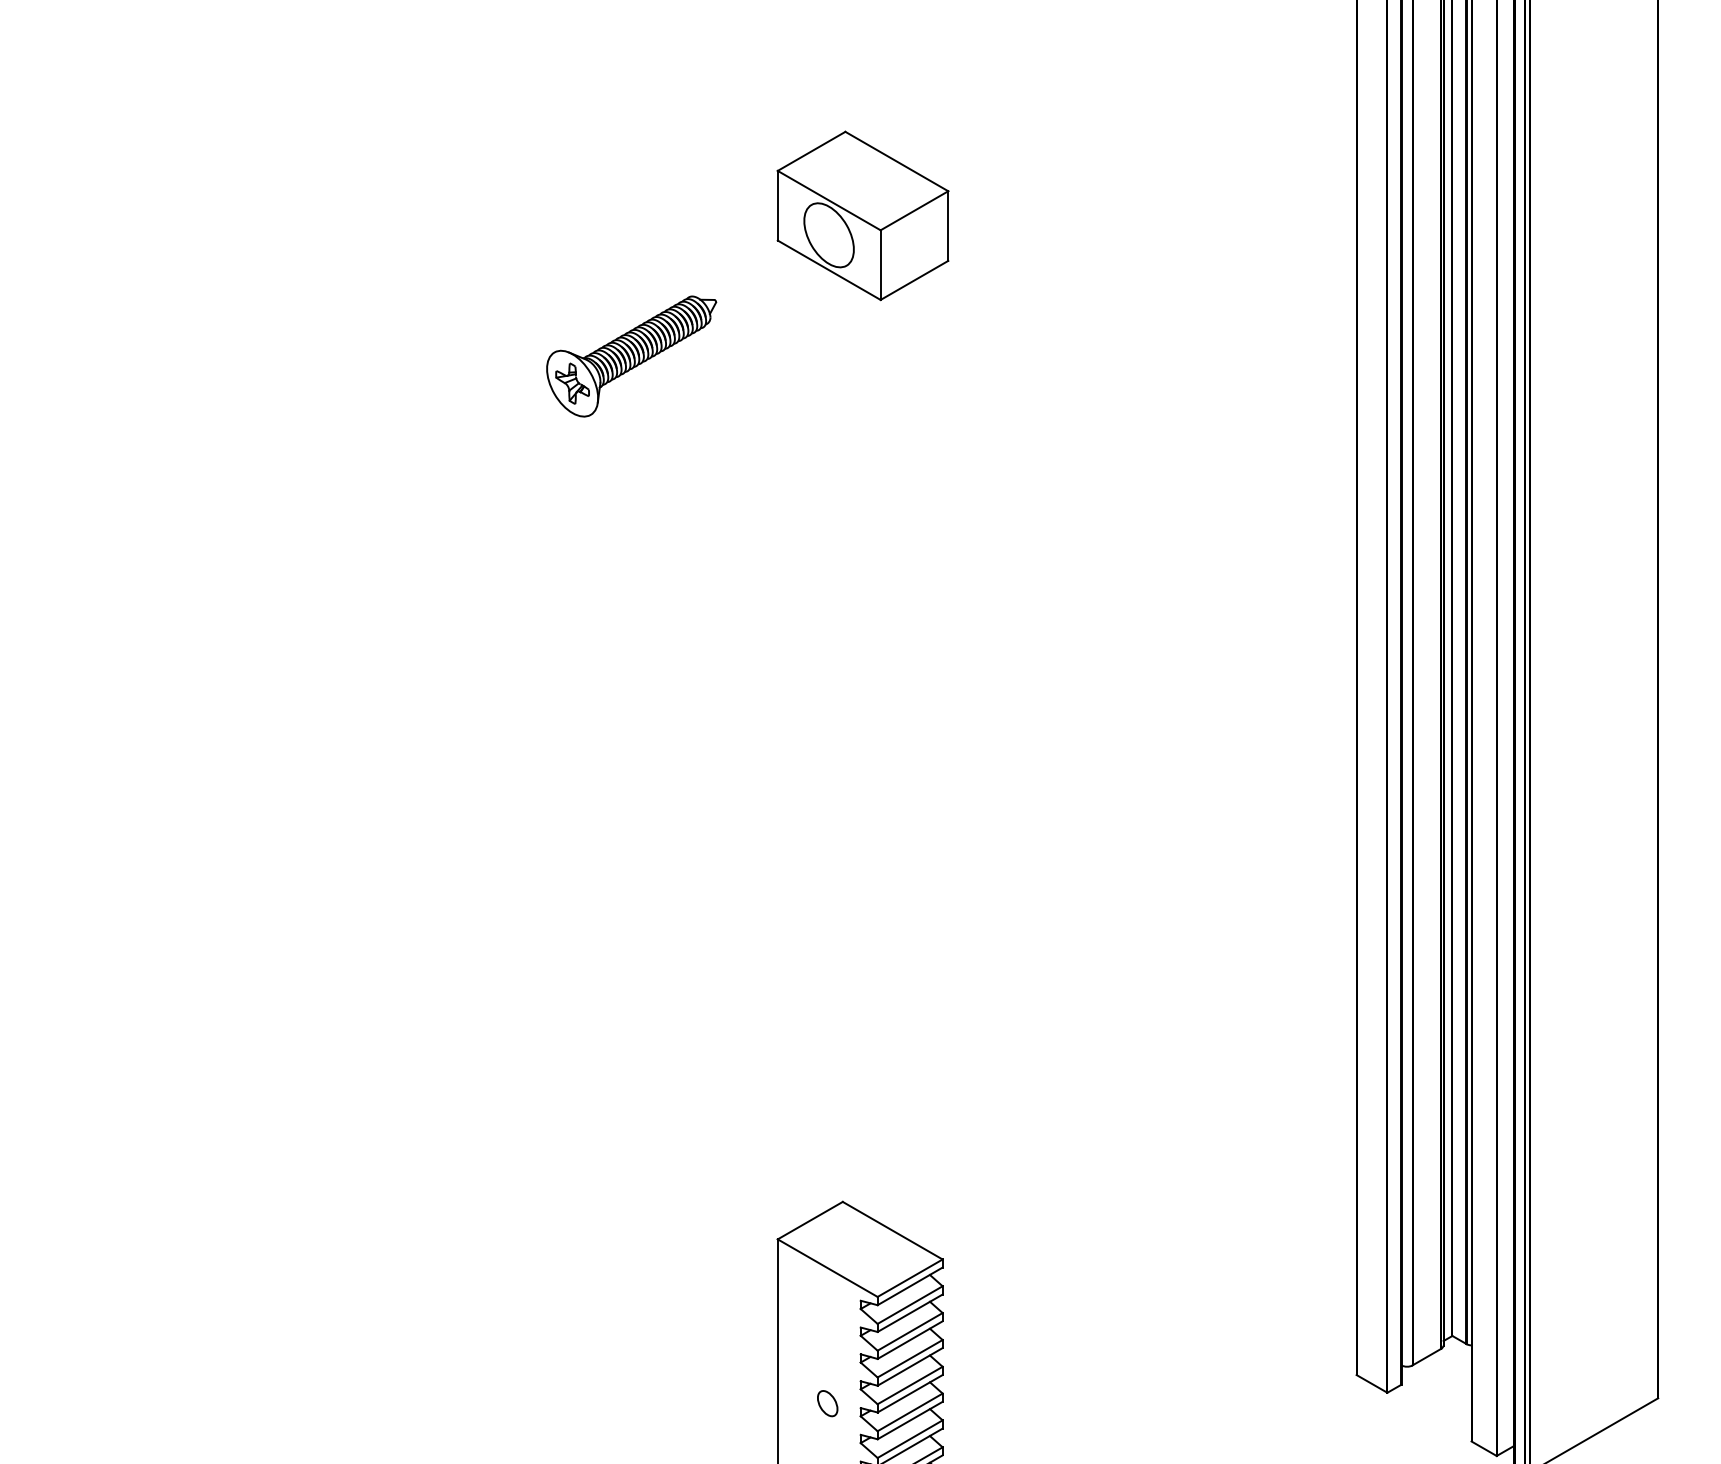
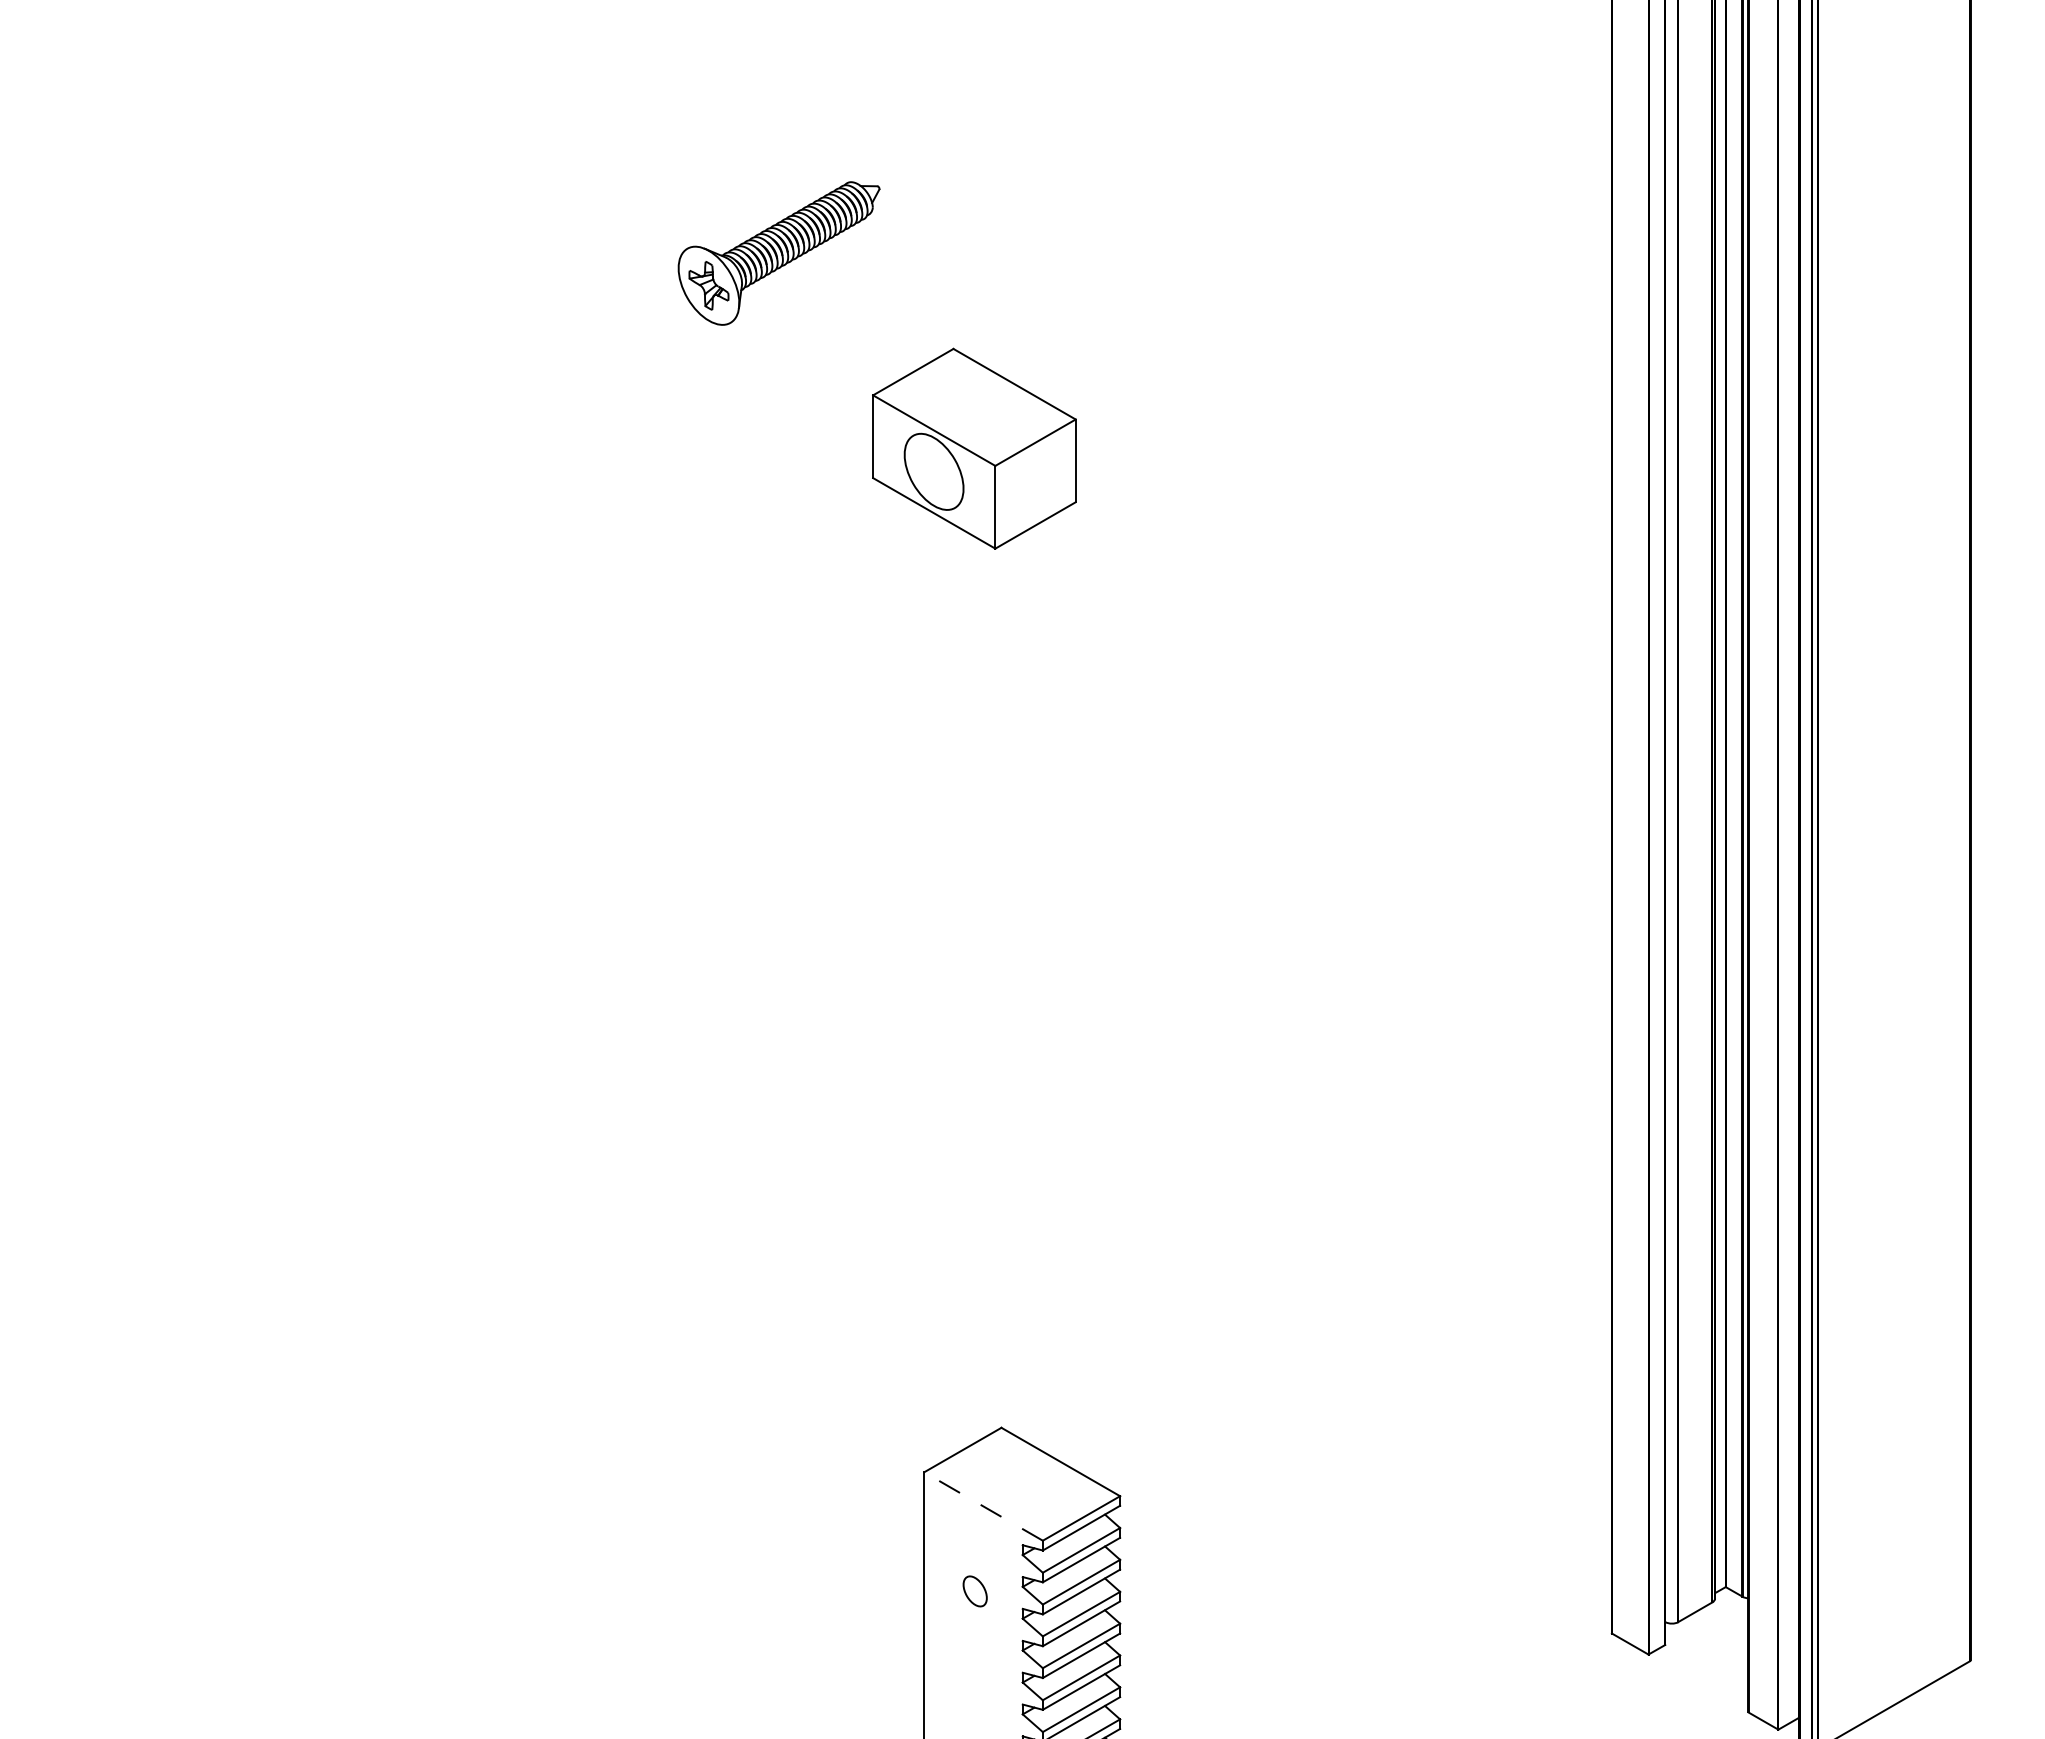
part: (862, 215) -> (973, 448), moved
part: (631, 356) -> (778, 253), moved
line: (827, 1268) -> (983, 1506), solid -> dashed
part: (827, 1403) -> (974, 1591), moved

